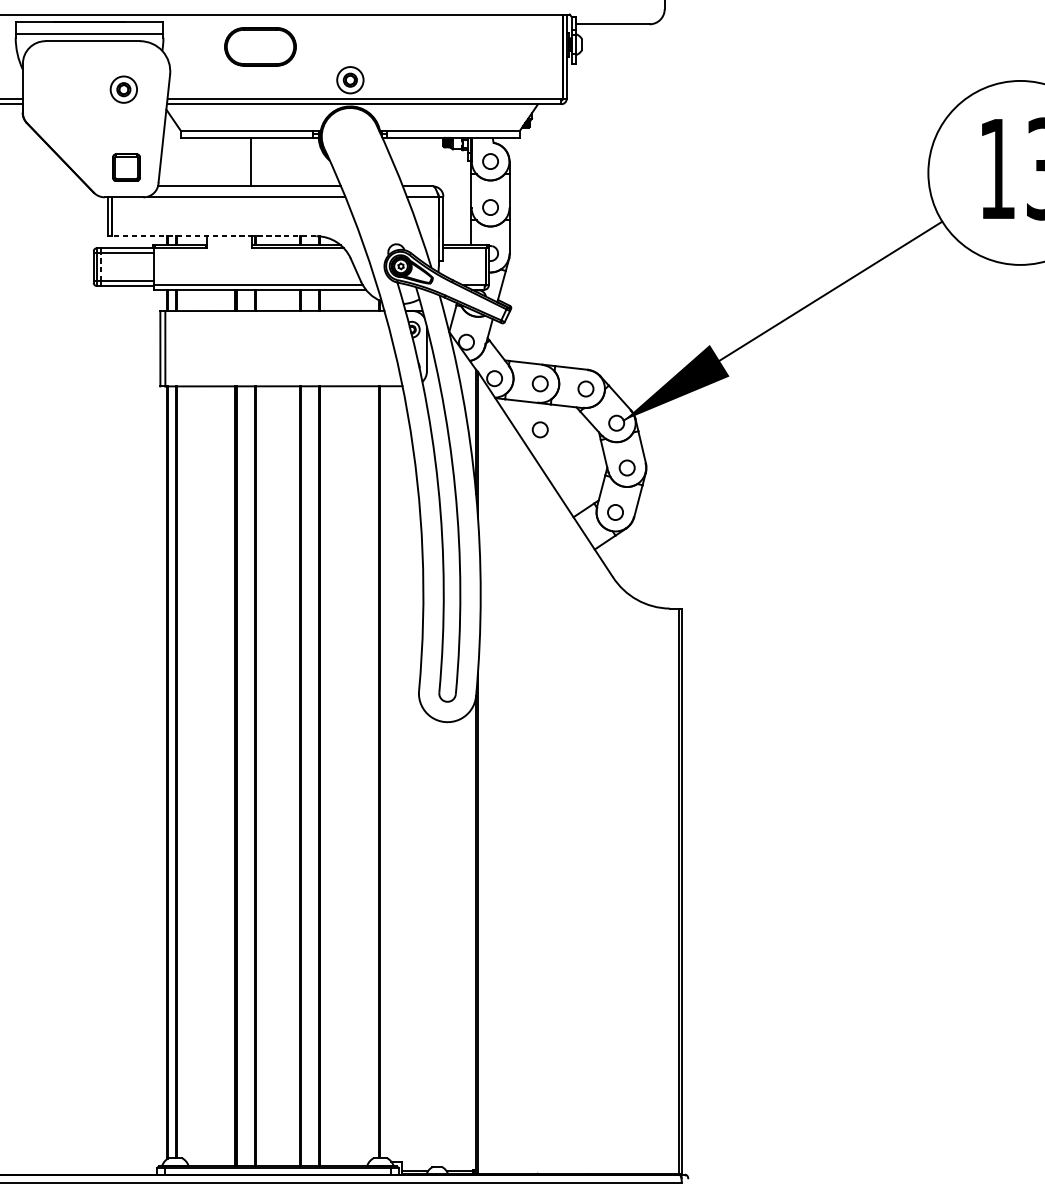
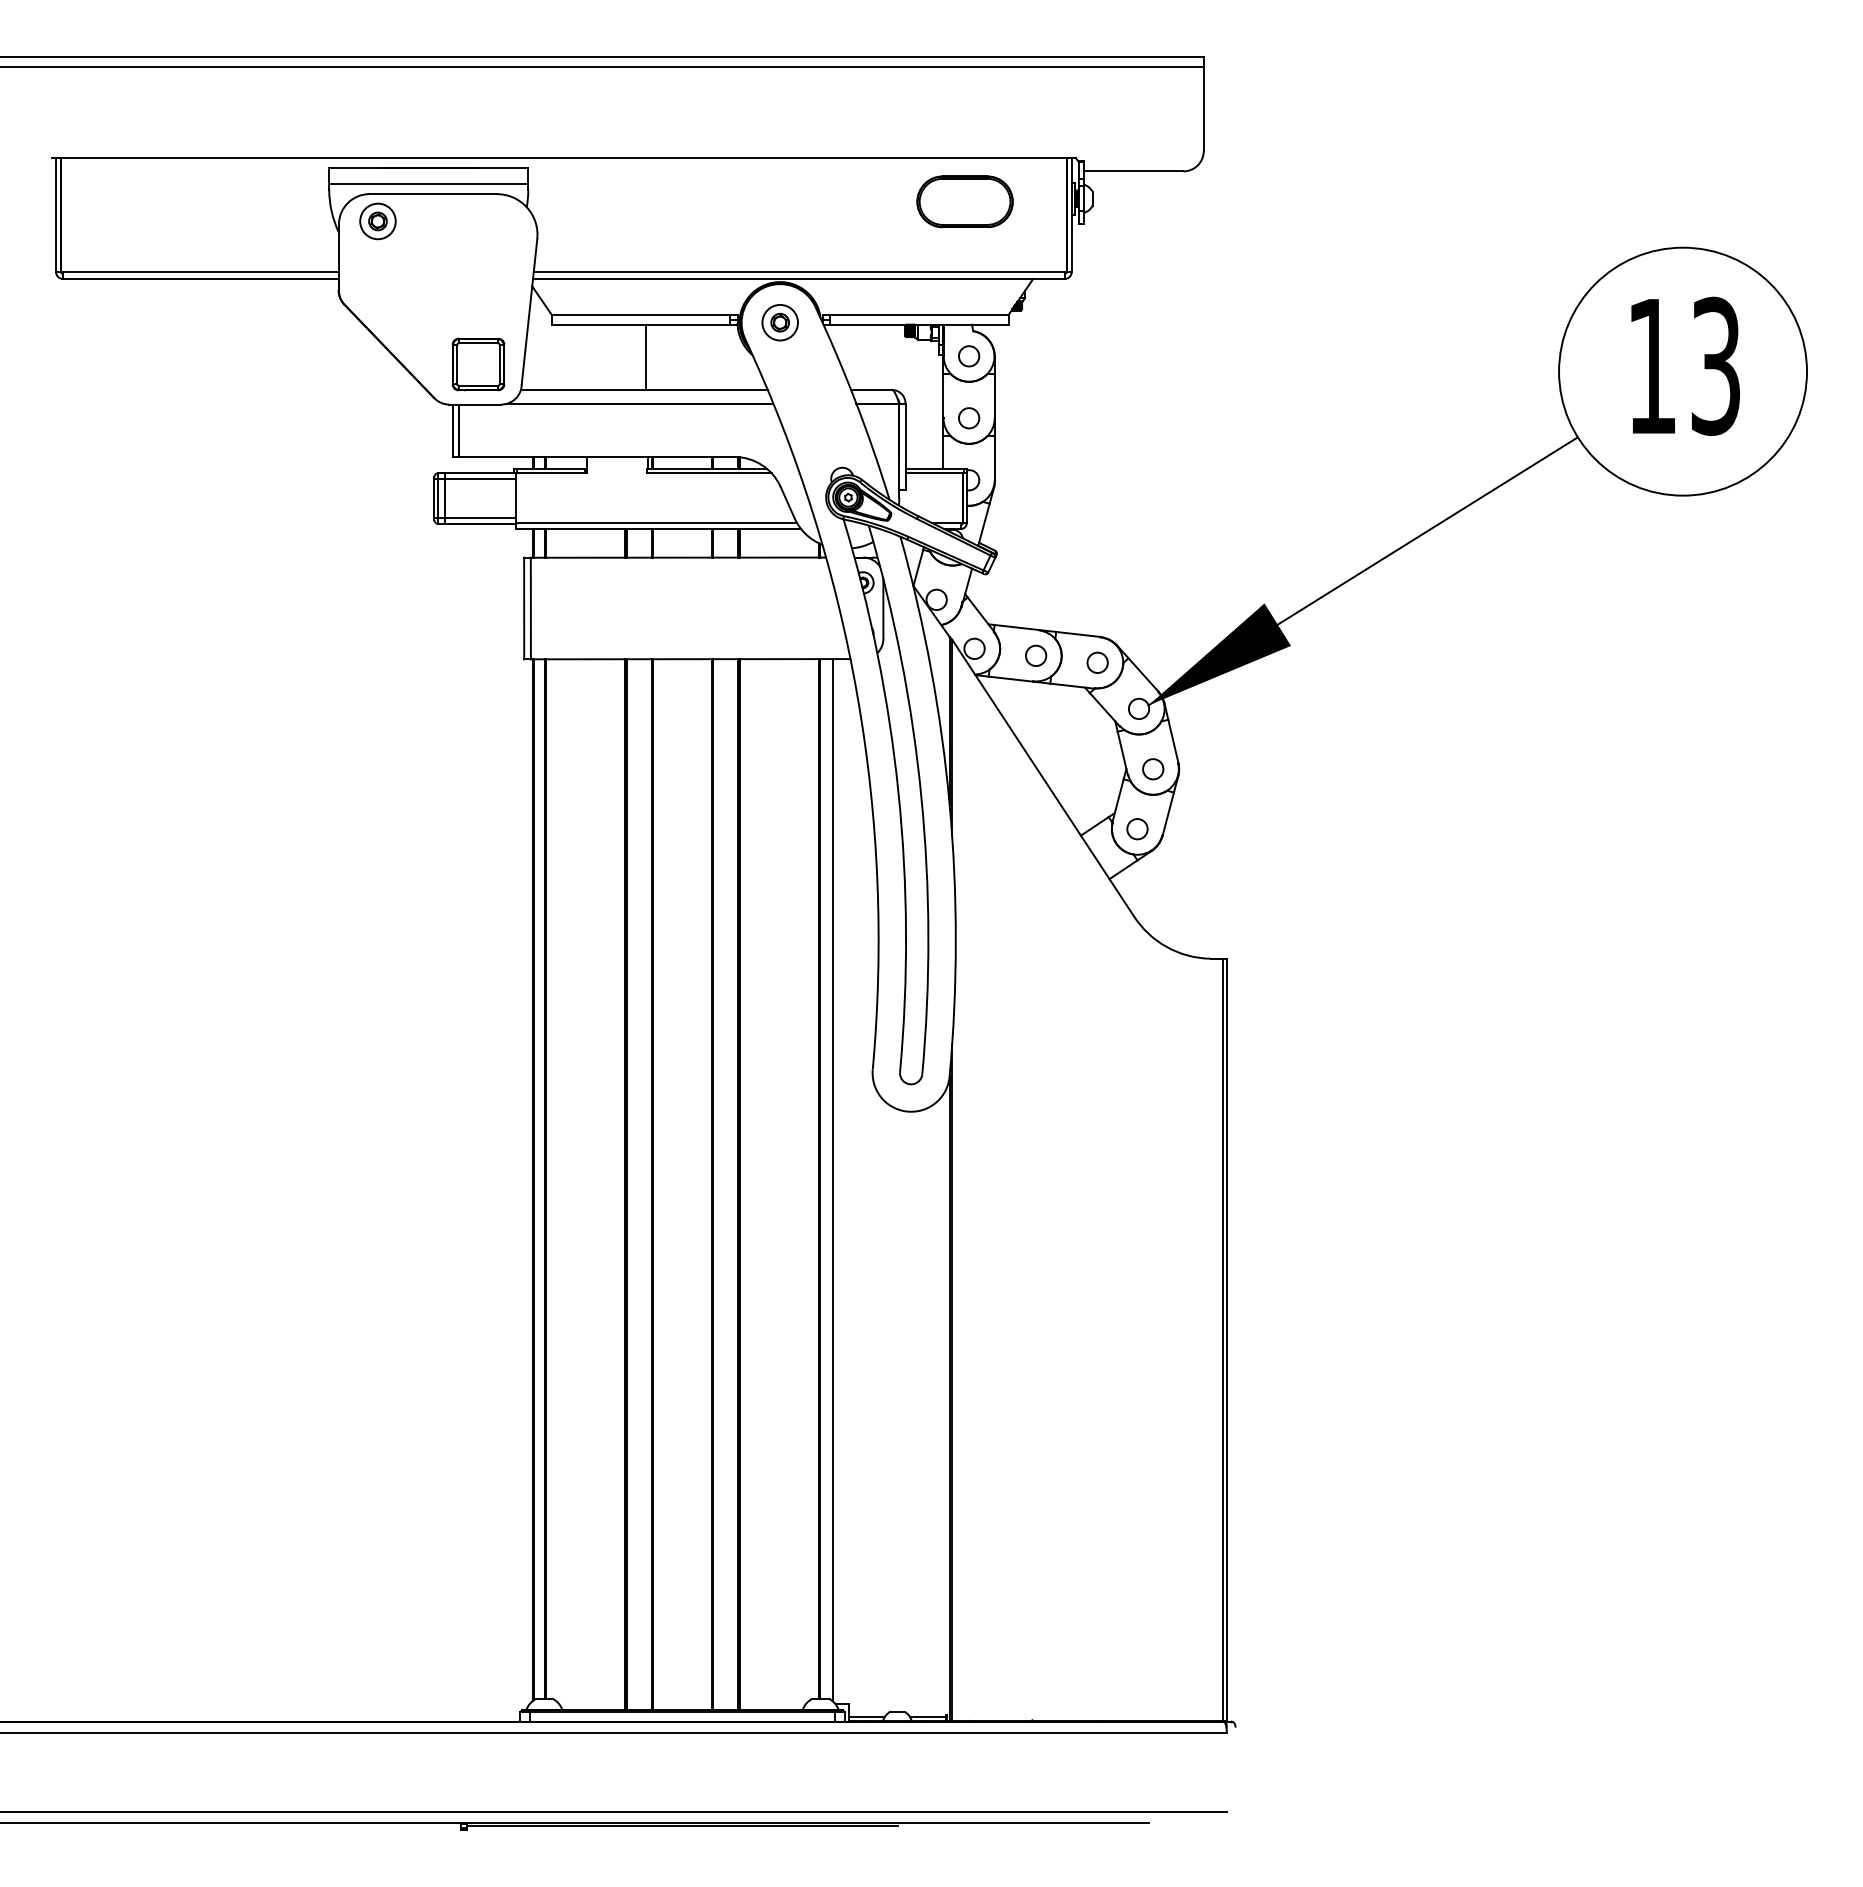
part: (260, 46) -> (964, 201), moved
part: (349, 80) -> (779, 322), moved
part: (123, 89) -> (377, 221), moved
part: (126, 167) -> (478, 364), size x1.43
line: (214, 235) -> (596, 456), dashed -> solid
line: (101, 267) -> (444, 498), dashed -> solid
circle: (540, 429) -> (1036, 717), removed
line: (389, 773) -> (832, 1180), added

